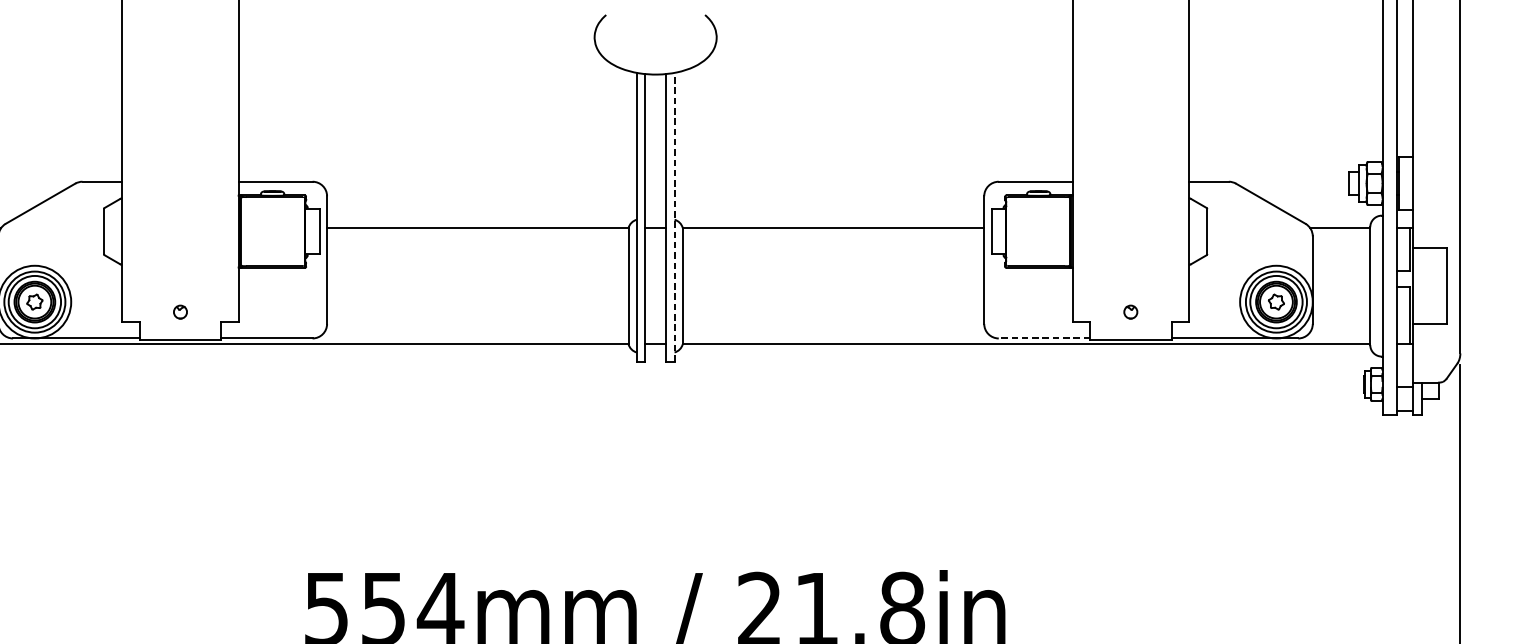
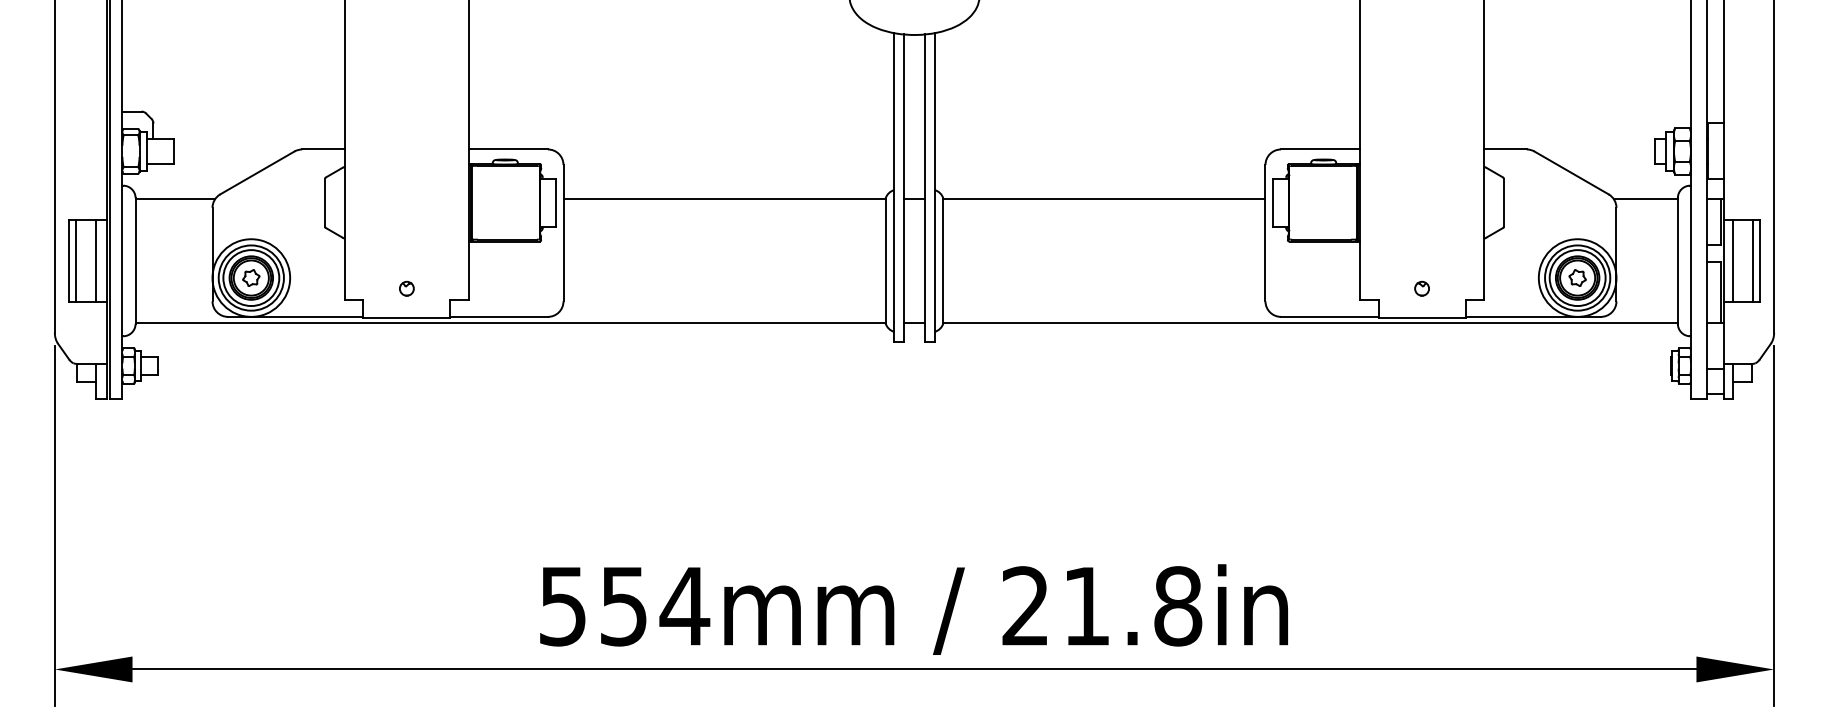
line: (674, 216) -> (934, 186), dashed -> solid
line: (1421, 285) -> (1732, 260), added
line: (1441, 285) -> (1753, 260), added
line: (1044, 338) -> (1329, 316), dashed -> solid

